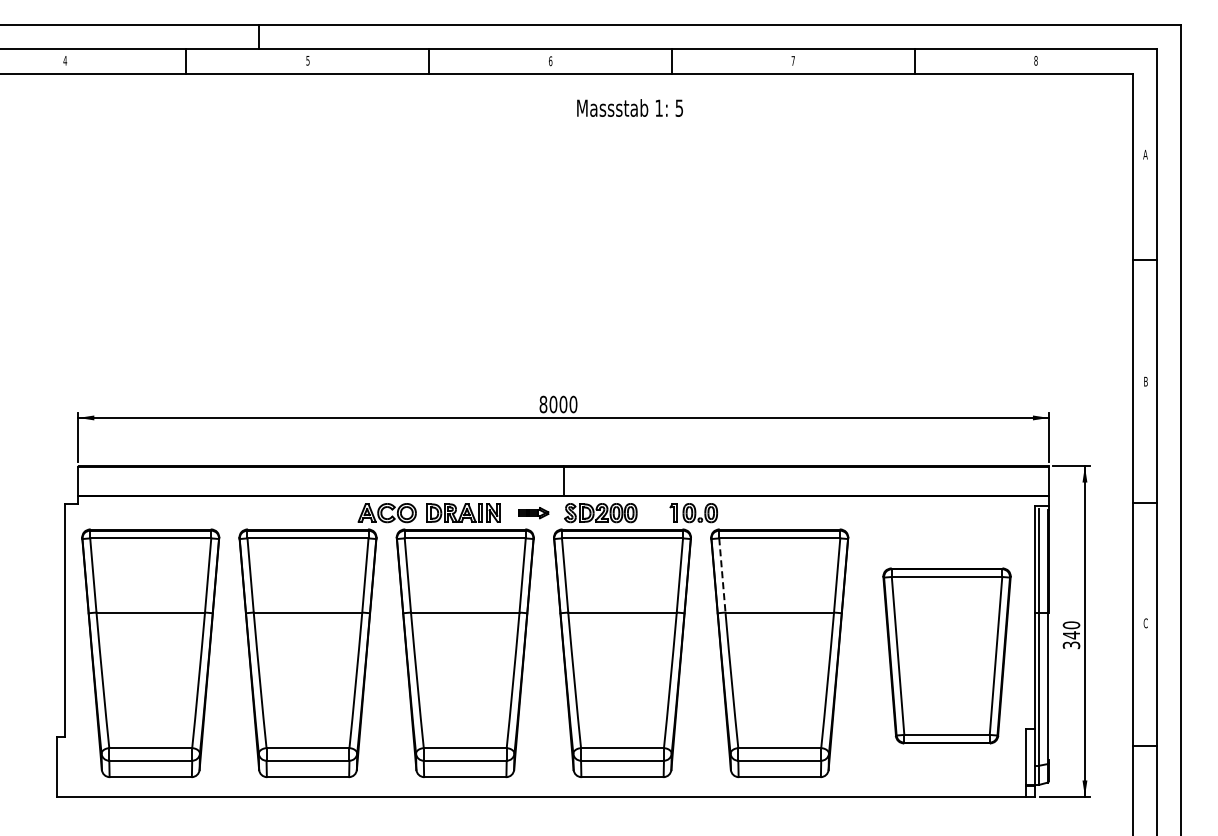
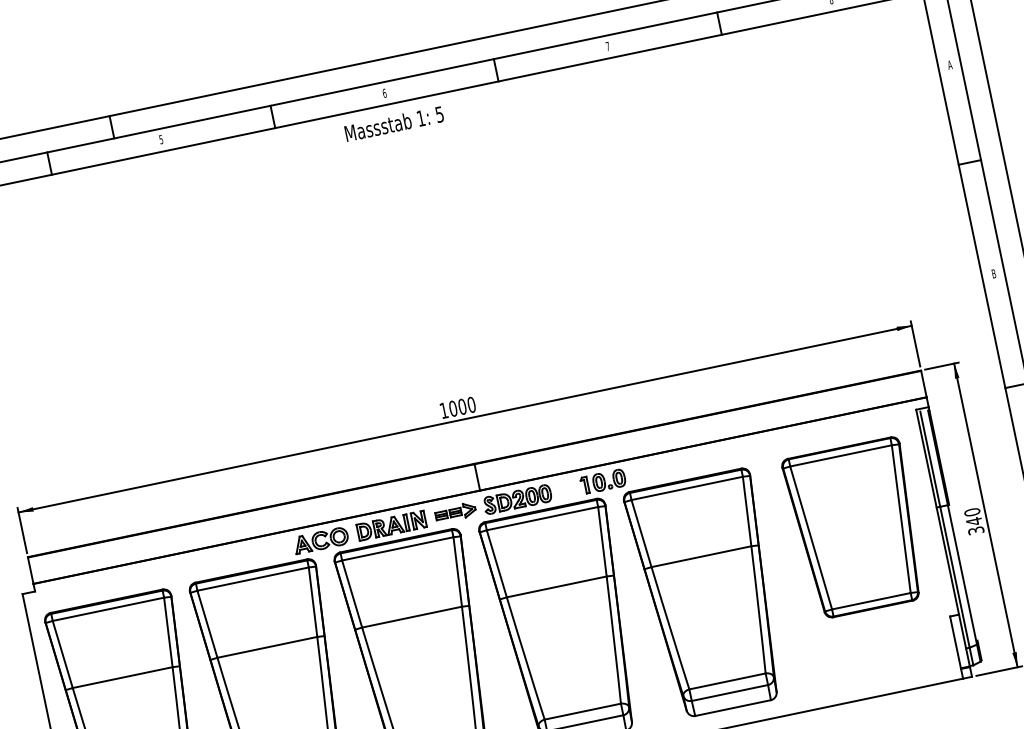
text: (629, 107) -> (393, 123), moved
text: (543, 404) -> (444, 410), 8000 -> 1000
part: (533, 512) -> (455, 511), size x1.43
line: (722, 575) -> (641, 533), dashed -> solid
part: (946, 655) -> (855, 528), moved

